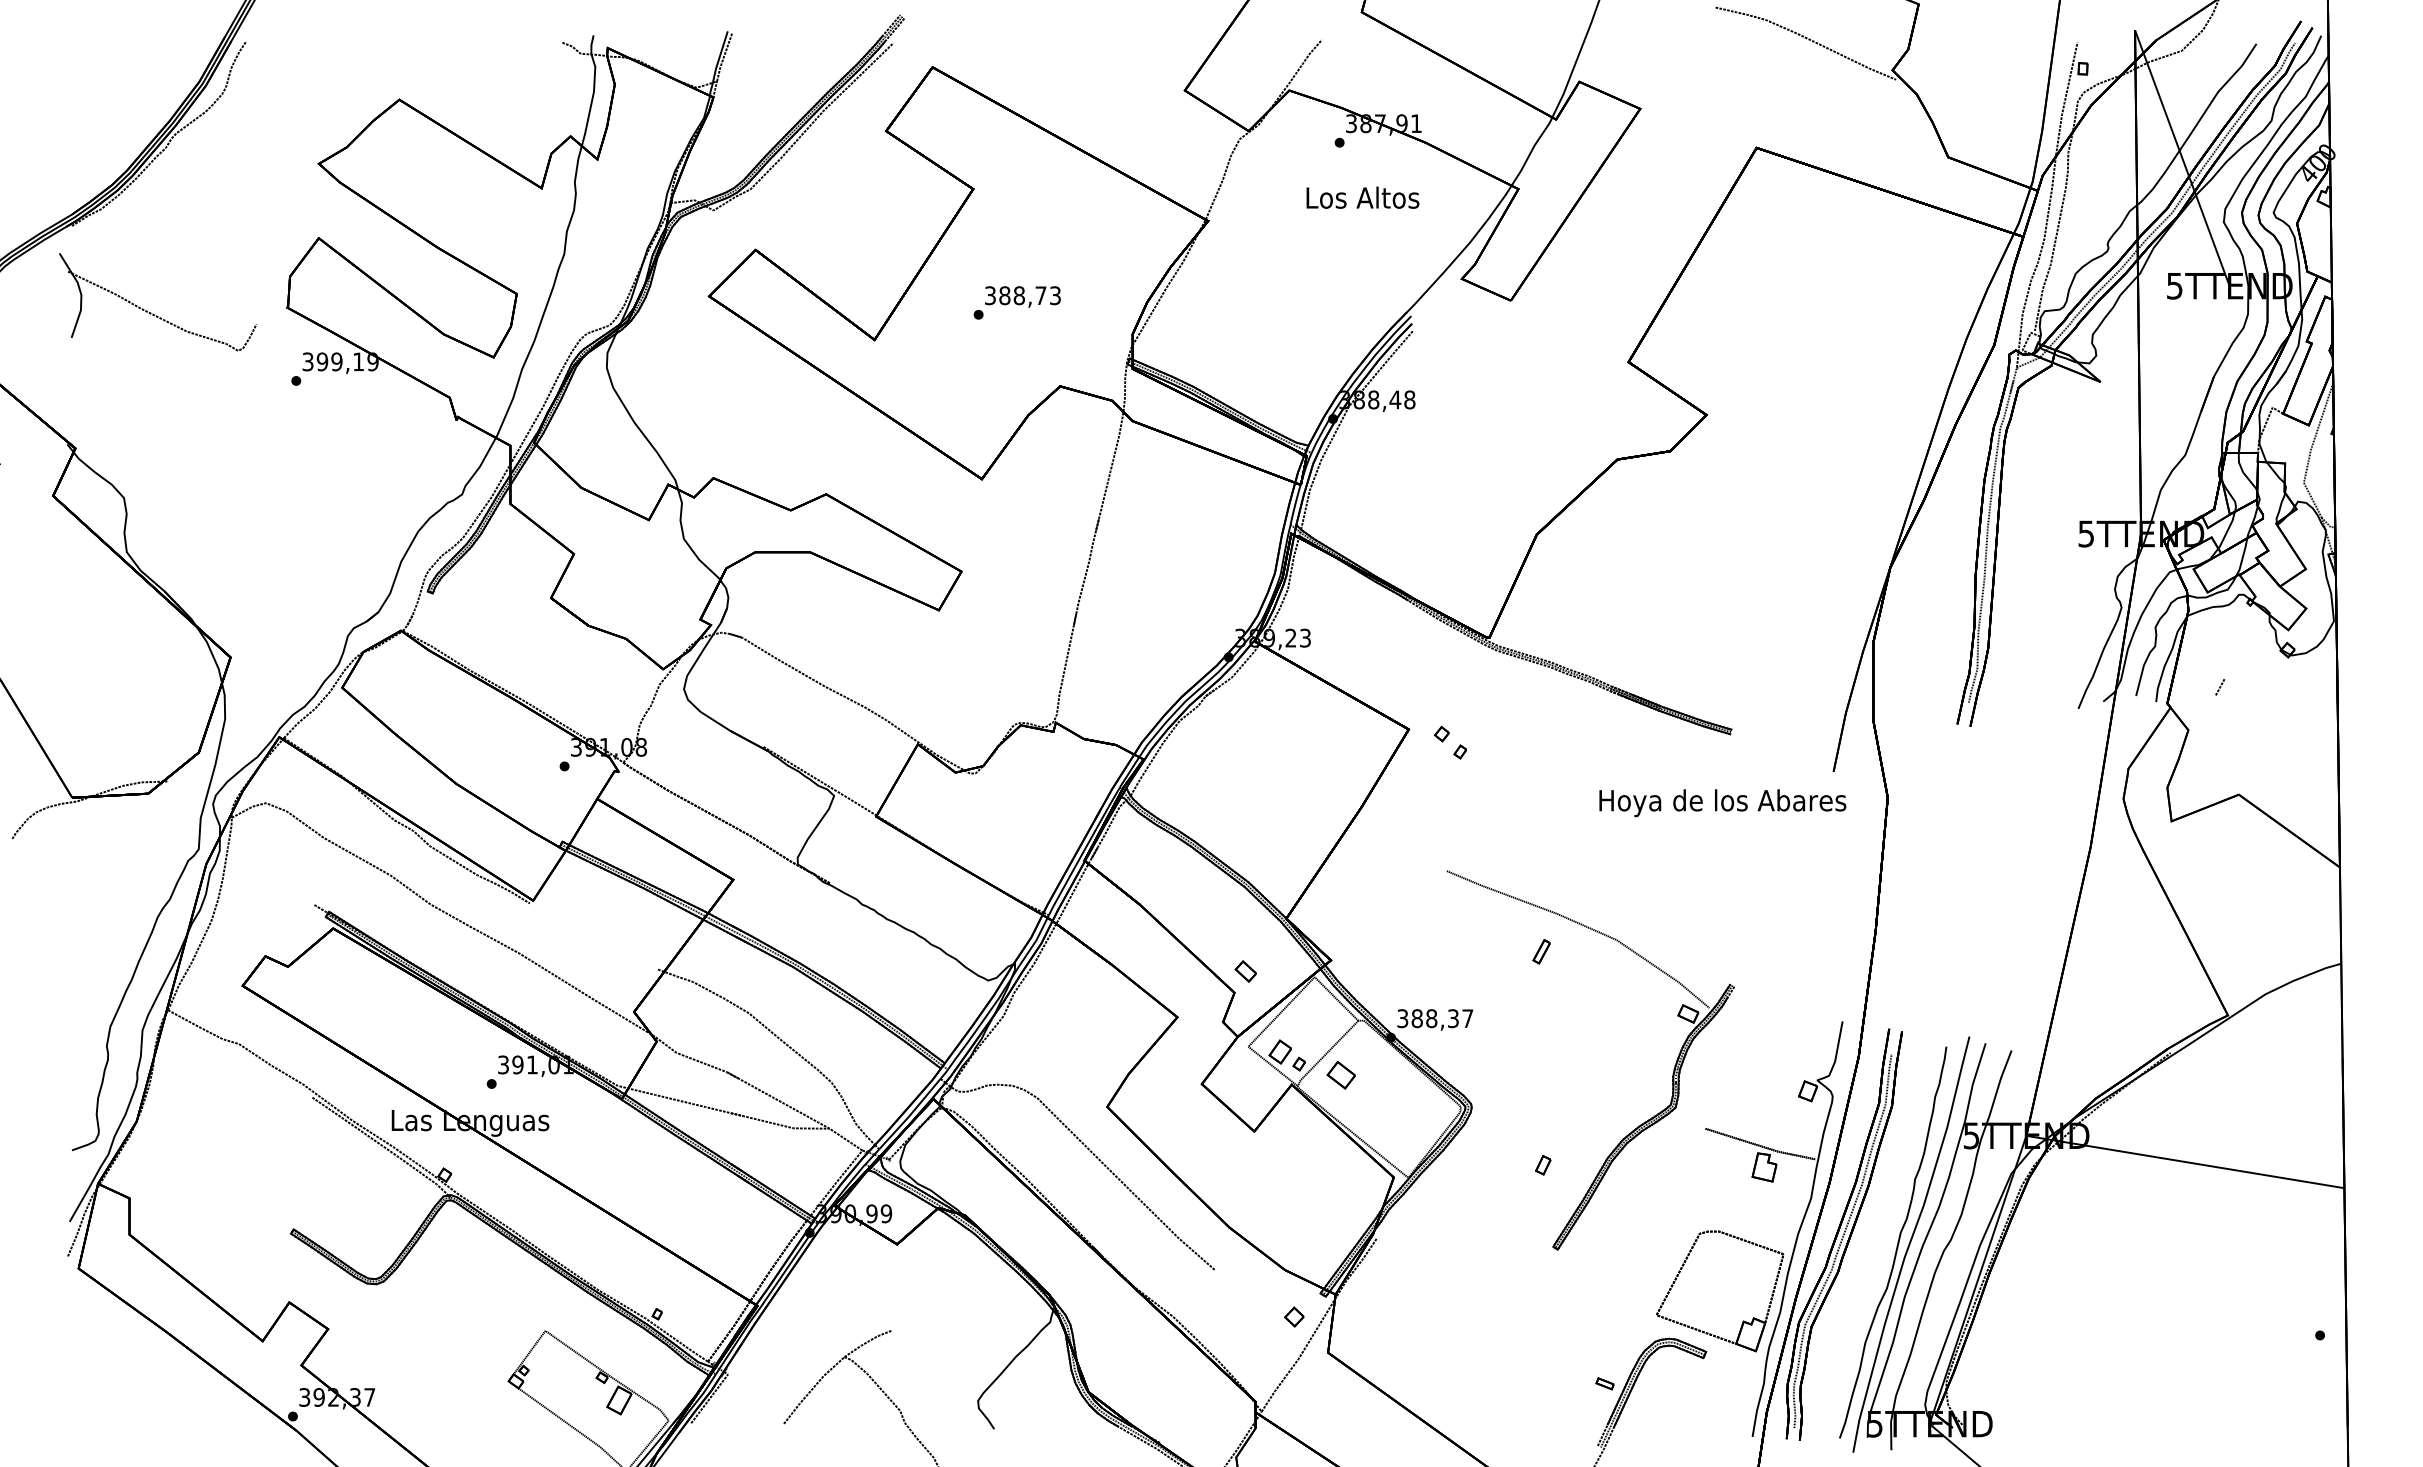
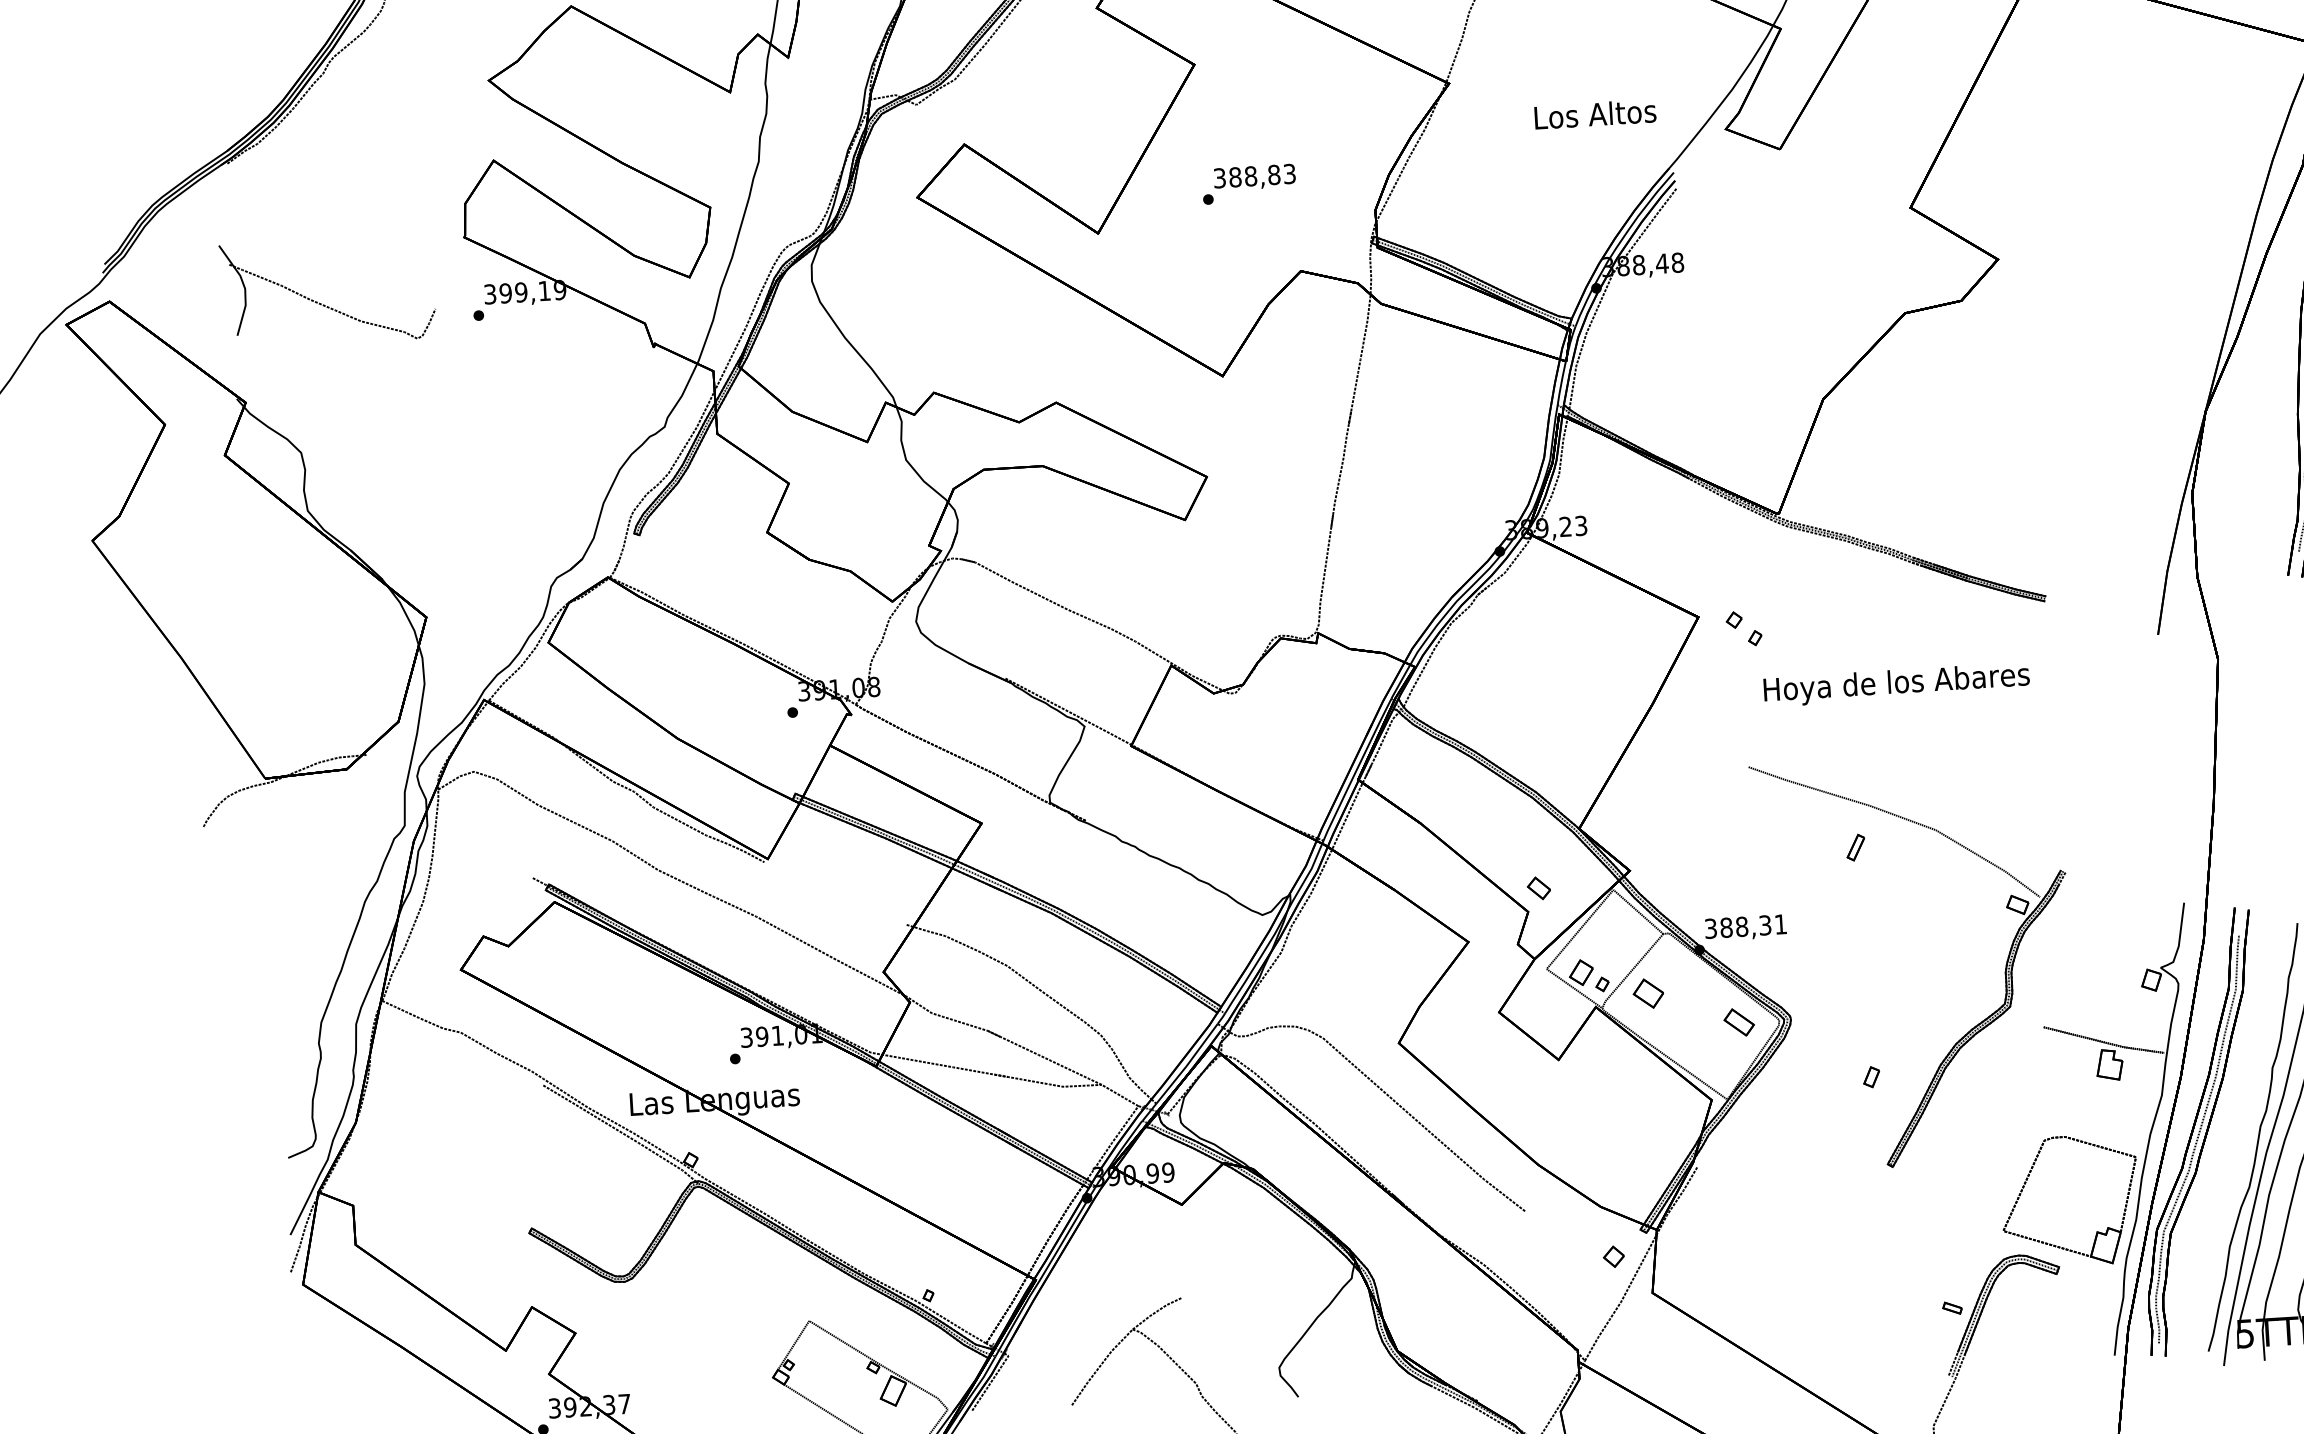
text: (1362, 197) -> (1594, 114), moved
text: (1040, 295) -> (1273, 174), 388,73 -> 388,83
part: (153, 313) -> (323, 304), moved
text: (1722, 803) -> (1896, 685), moved
text: (1467, 1018) -> (1780, 924), 388,37 -> 388,31
part: (1423, 1106) -> (1738, 1021), added

